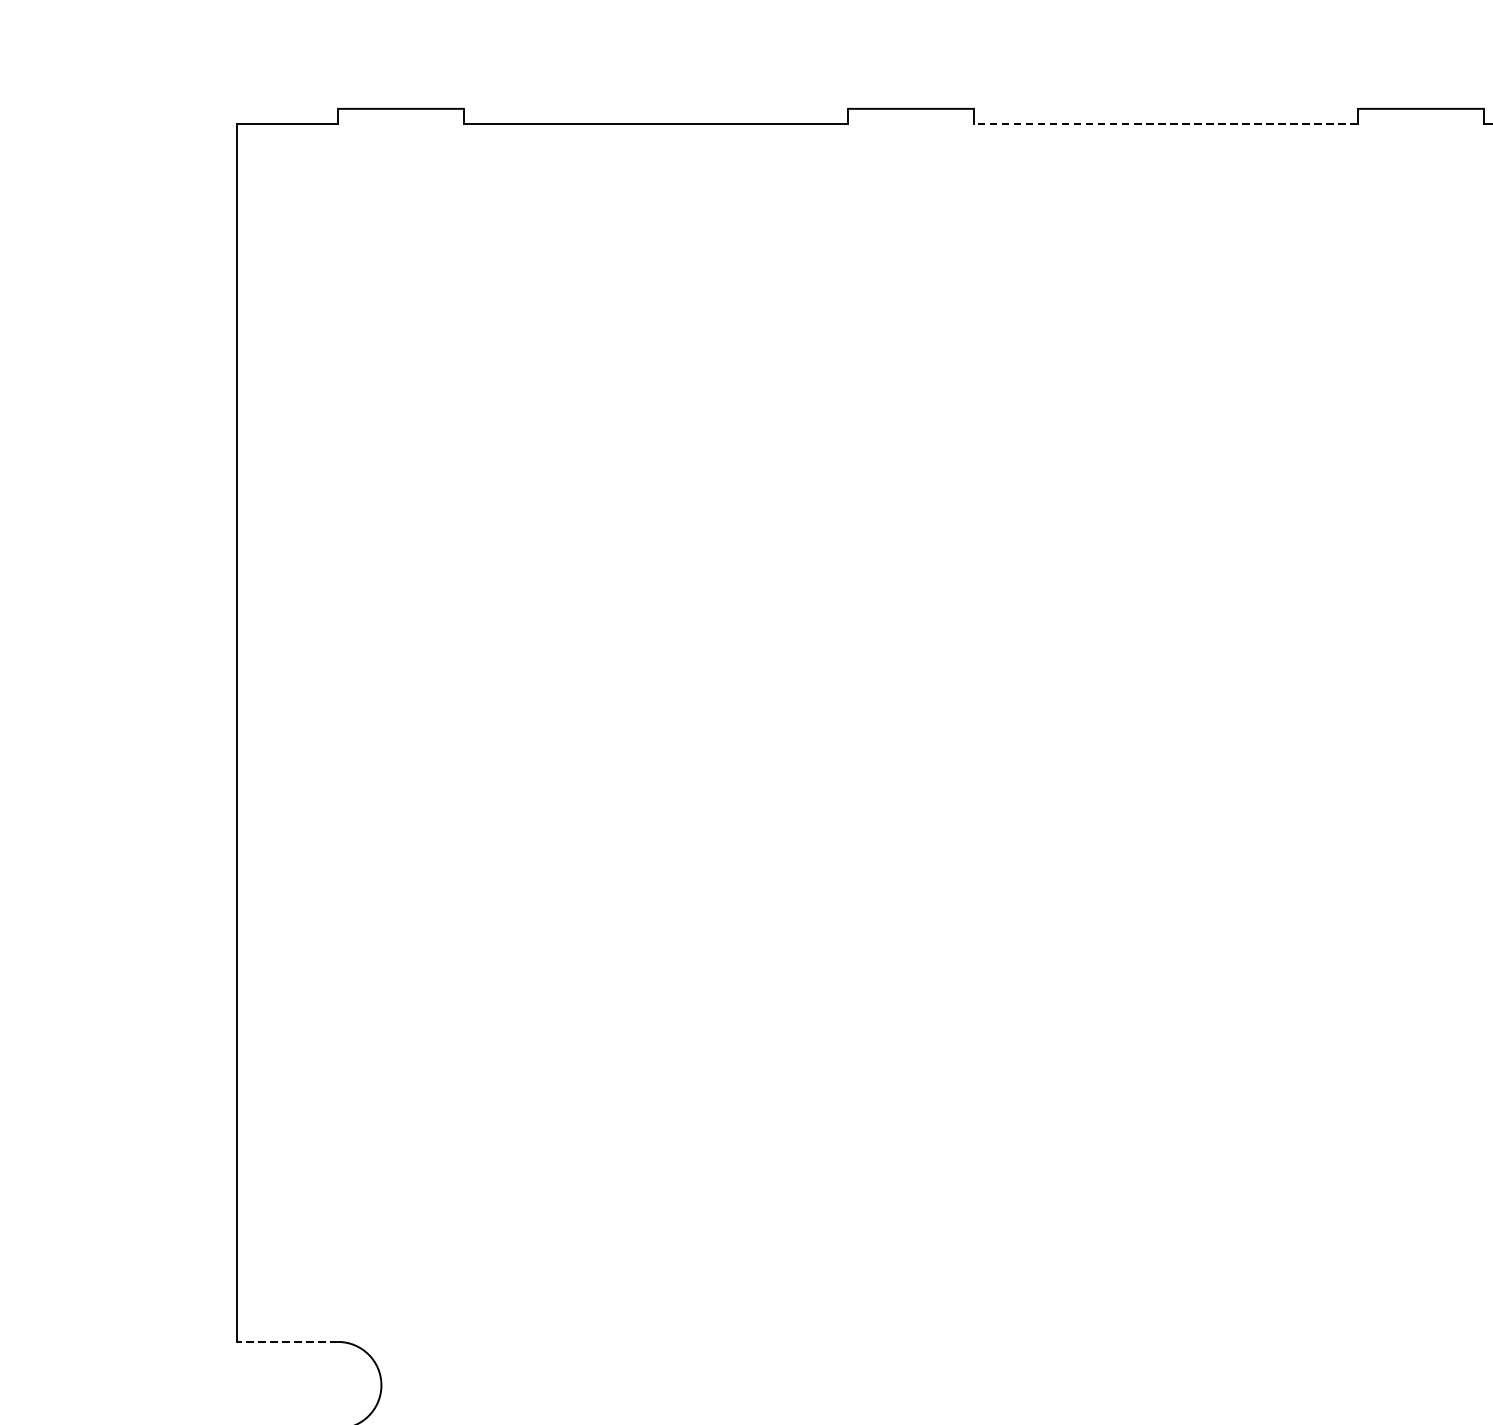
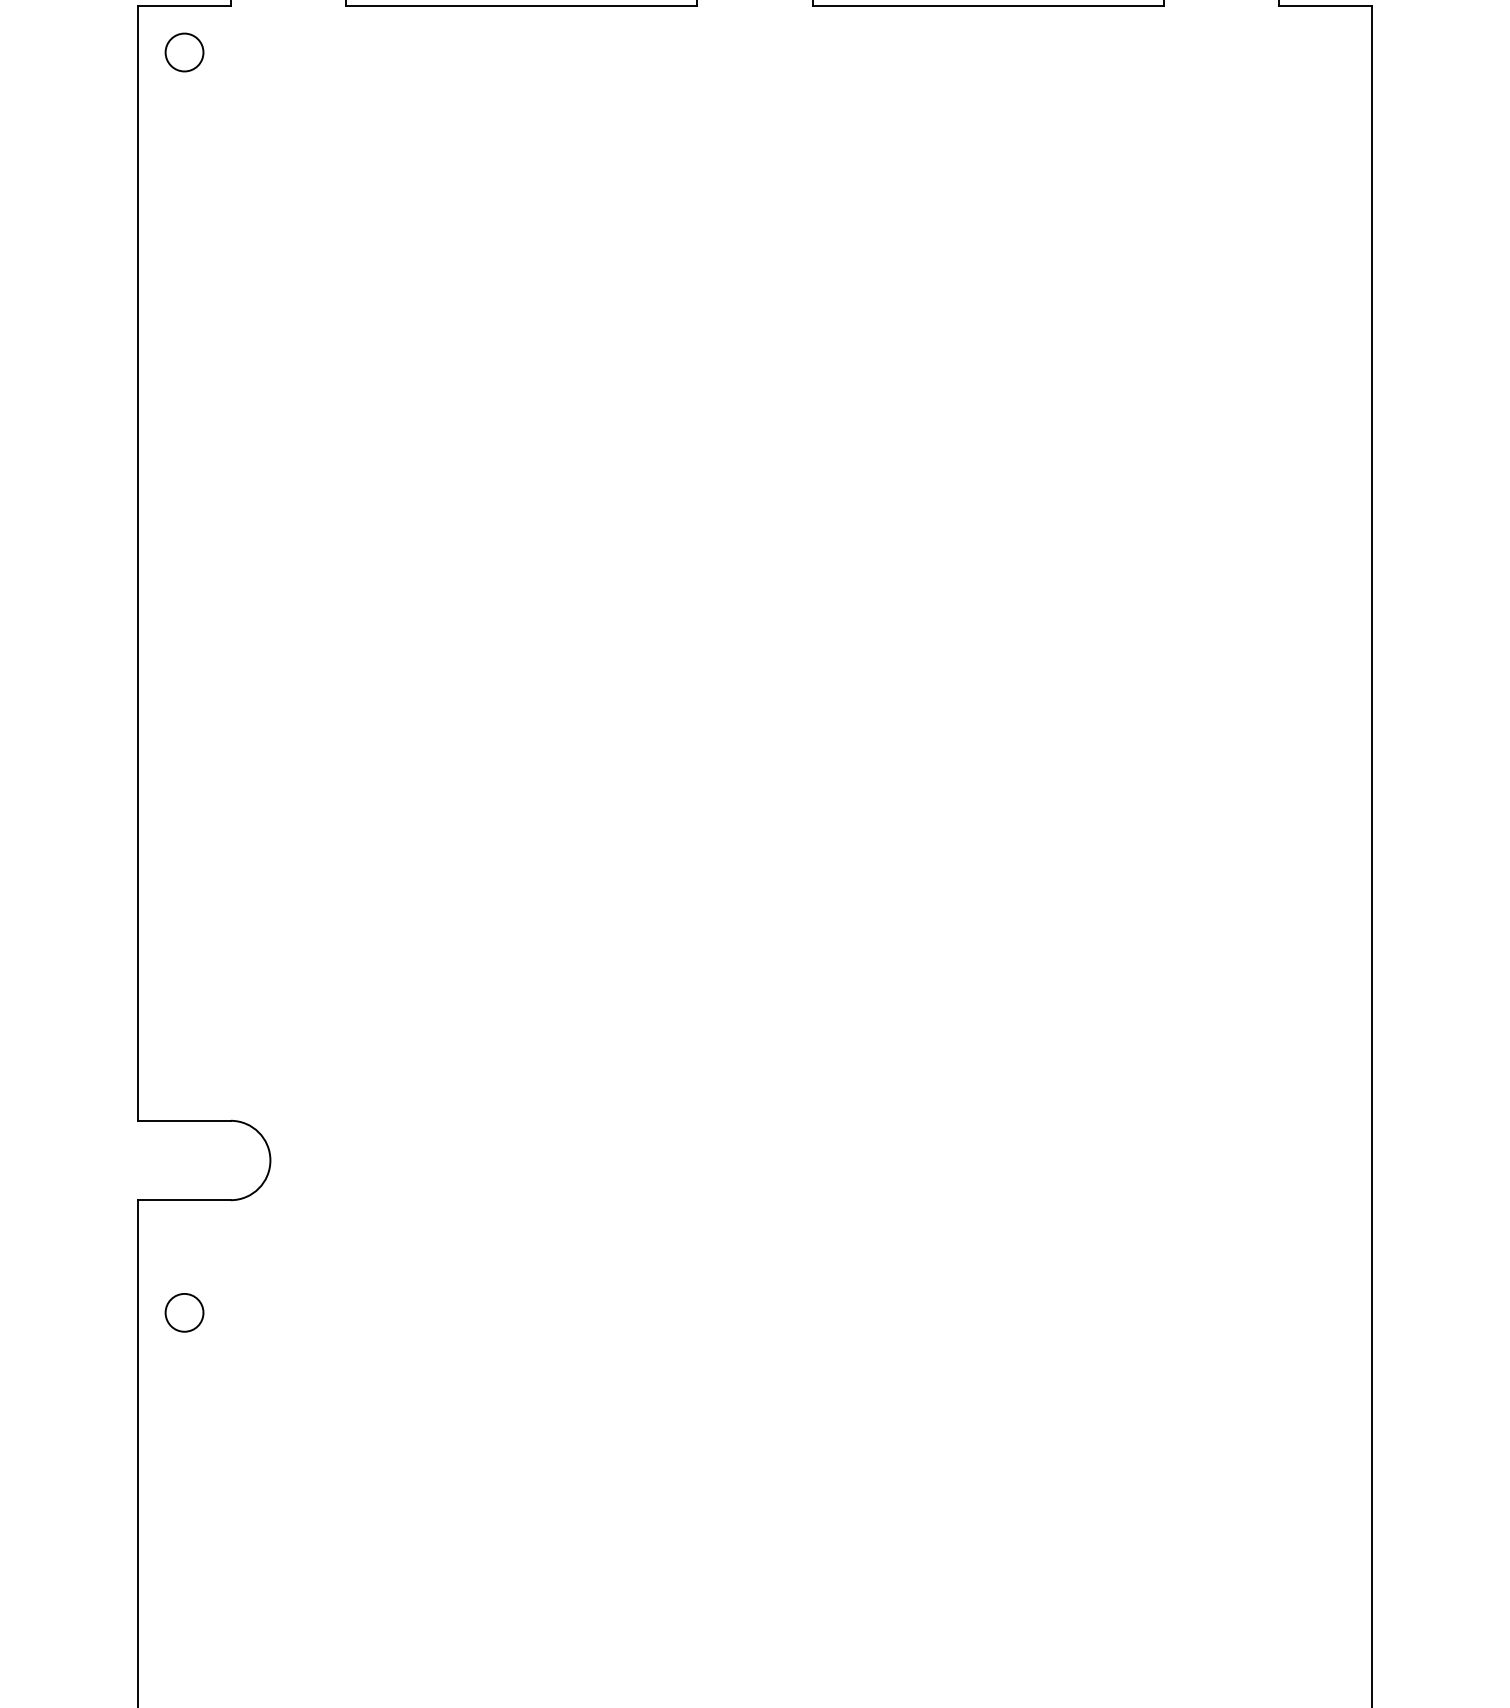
line: (1166, 124) -> (988, 6), dashed -> solid
circle: (287, 174) -> (184, 52), added
line: (287, 1341) -> (184, 1120), dashed -> solid

